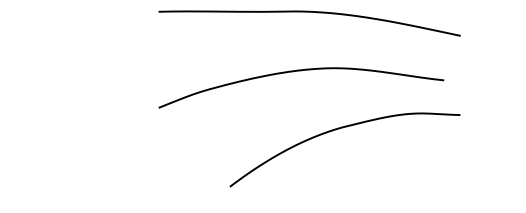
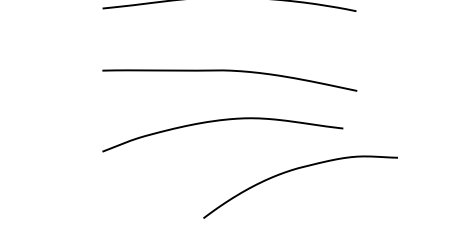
curve: (337, 130) -> (294, 170), moved

